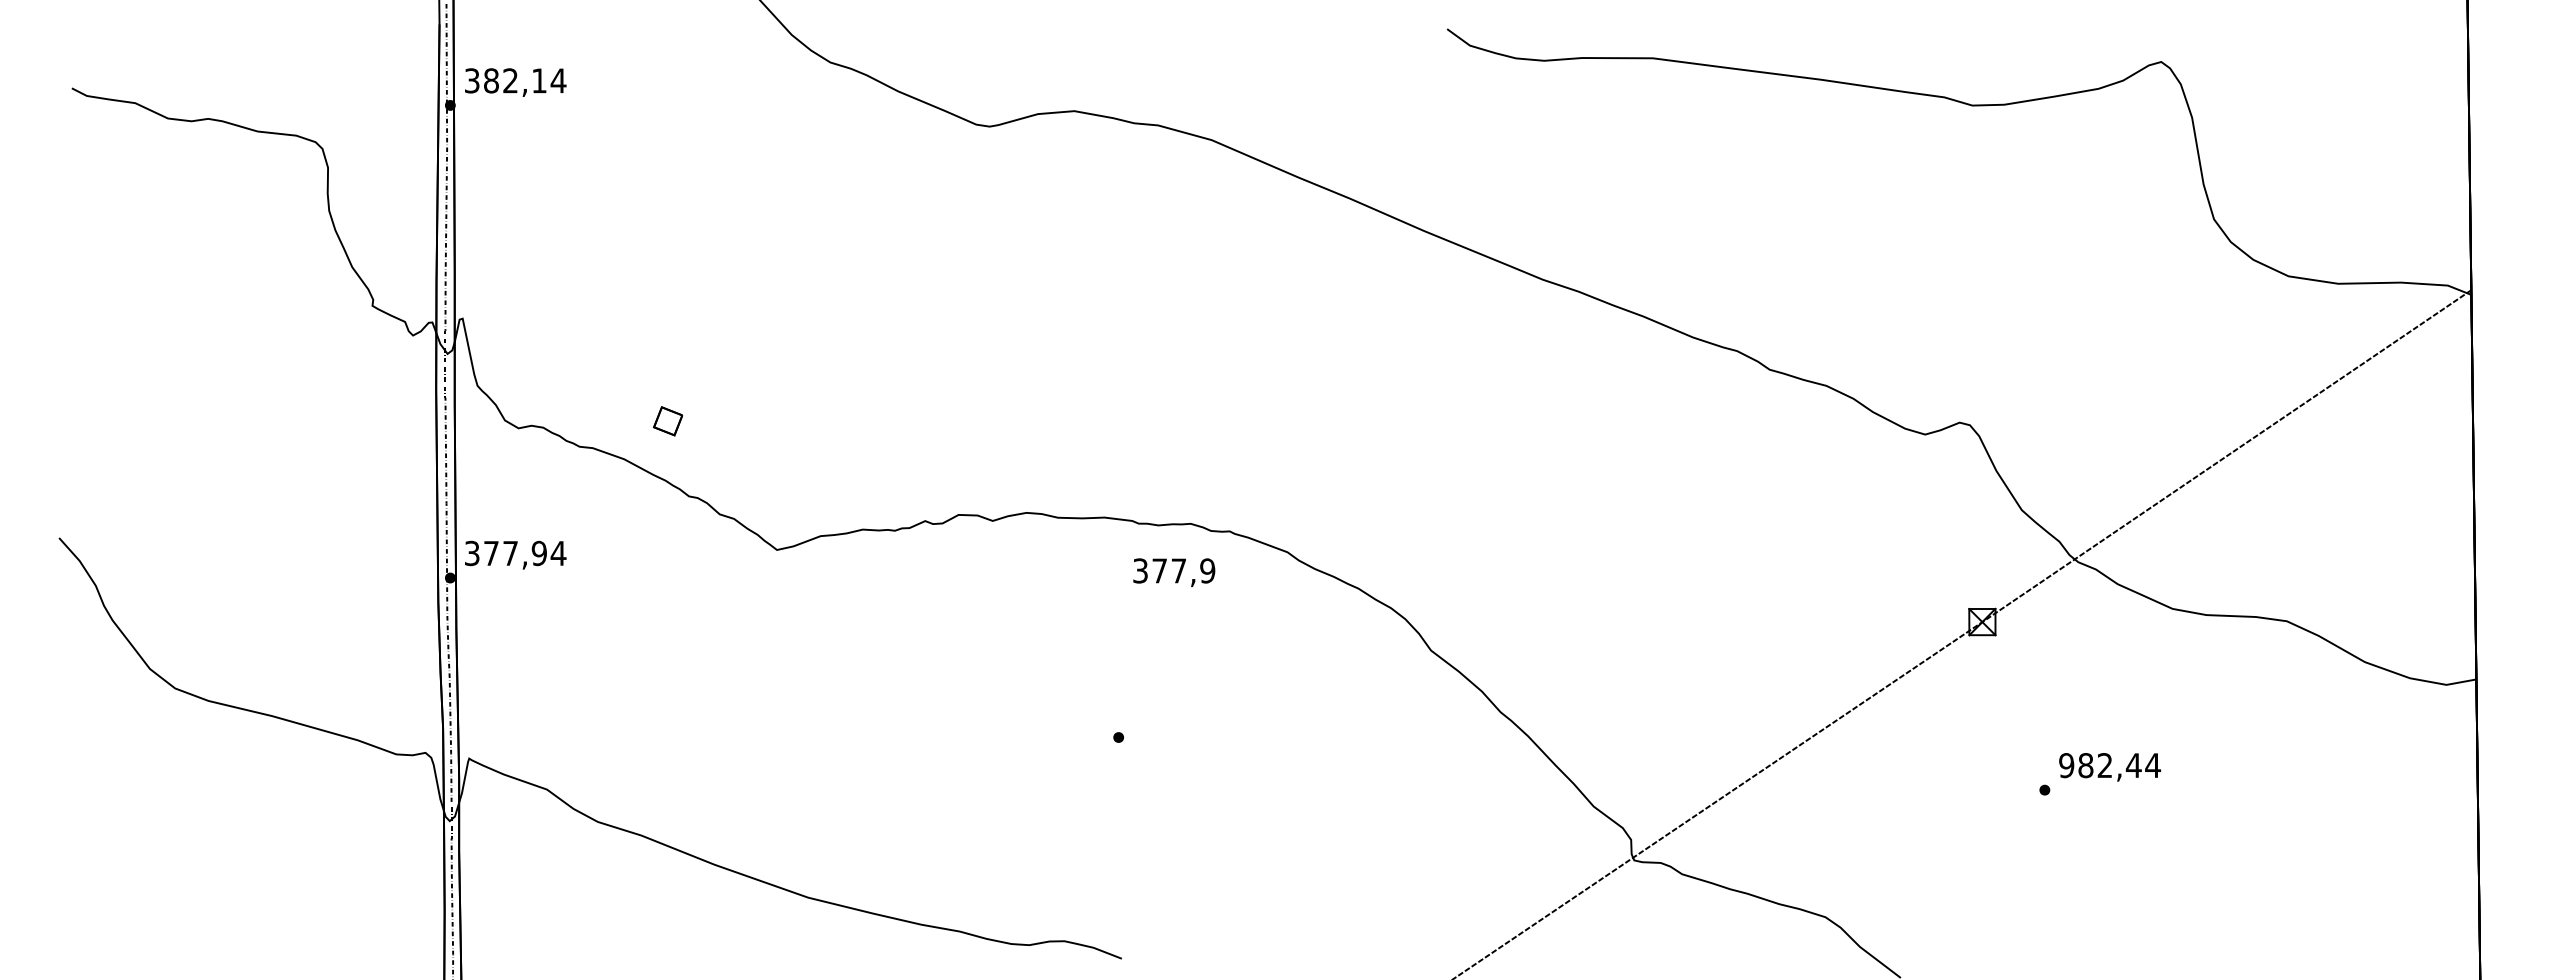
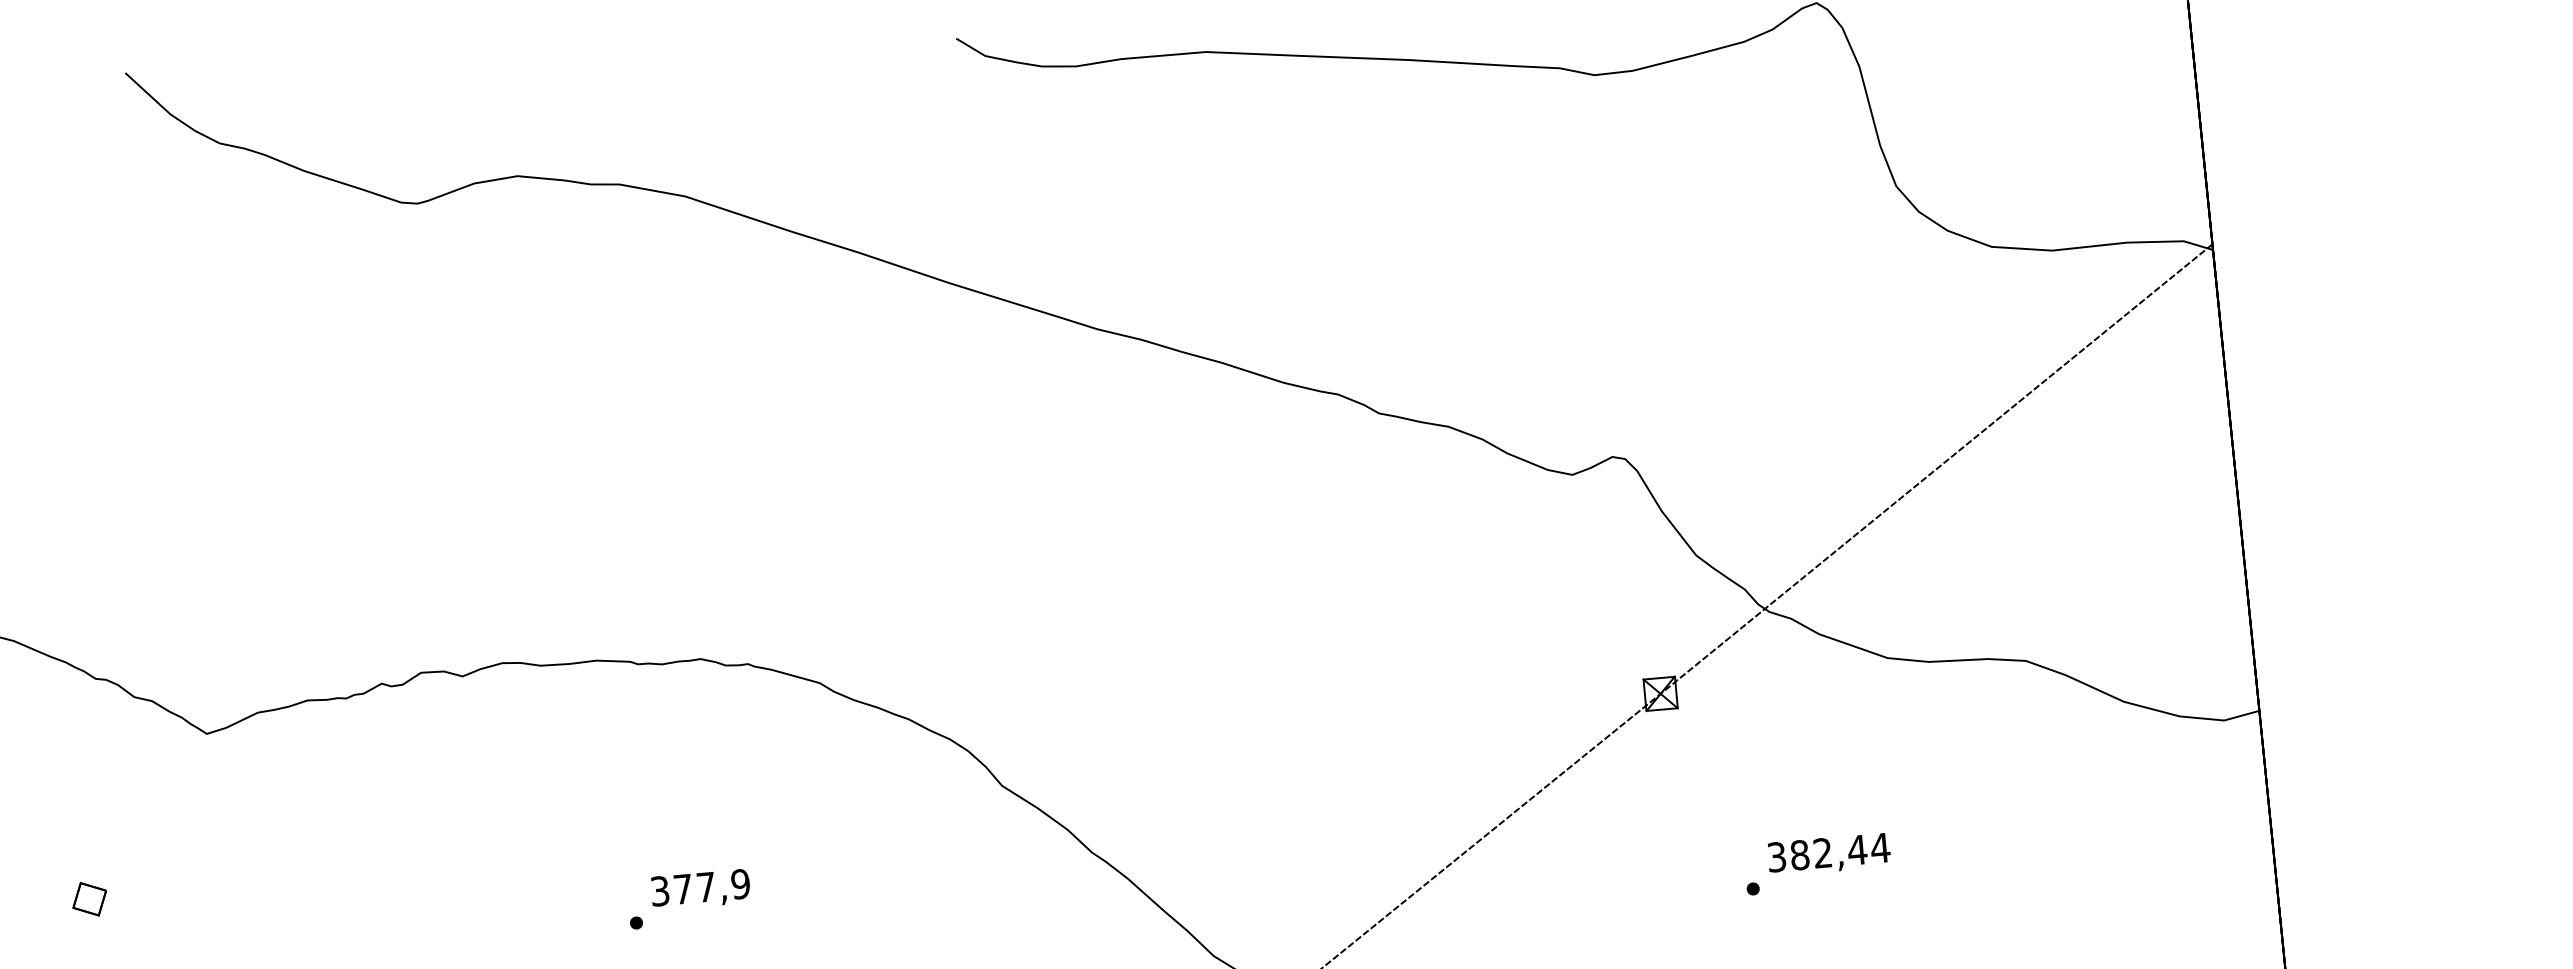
part: (668, 421) -> (90, 899), moved
text: (1174, 572) -> (701, 889), moved
text: (2066, 765) -> (1776, 857), 982,44 -> 382,44

